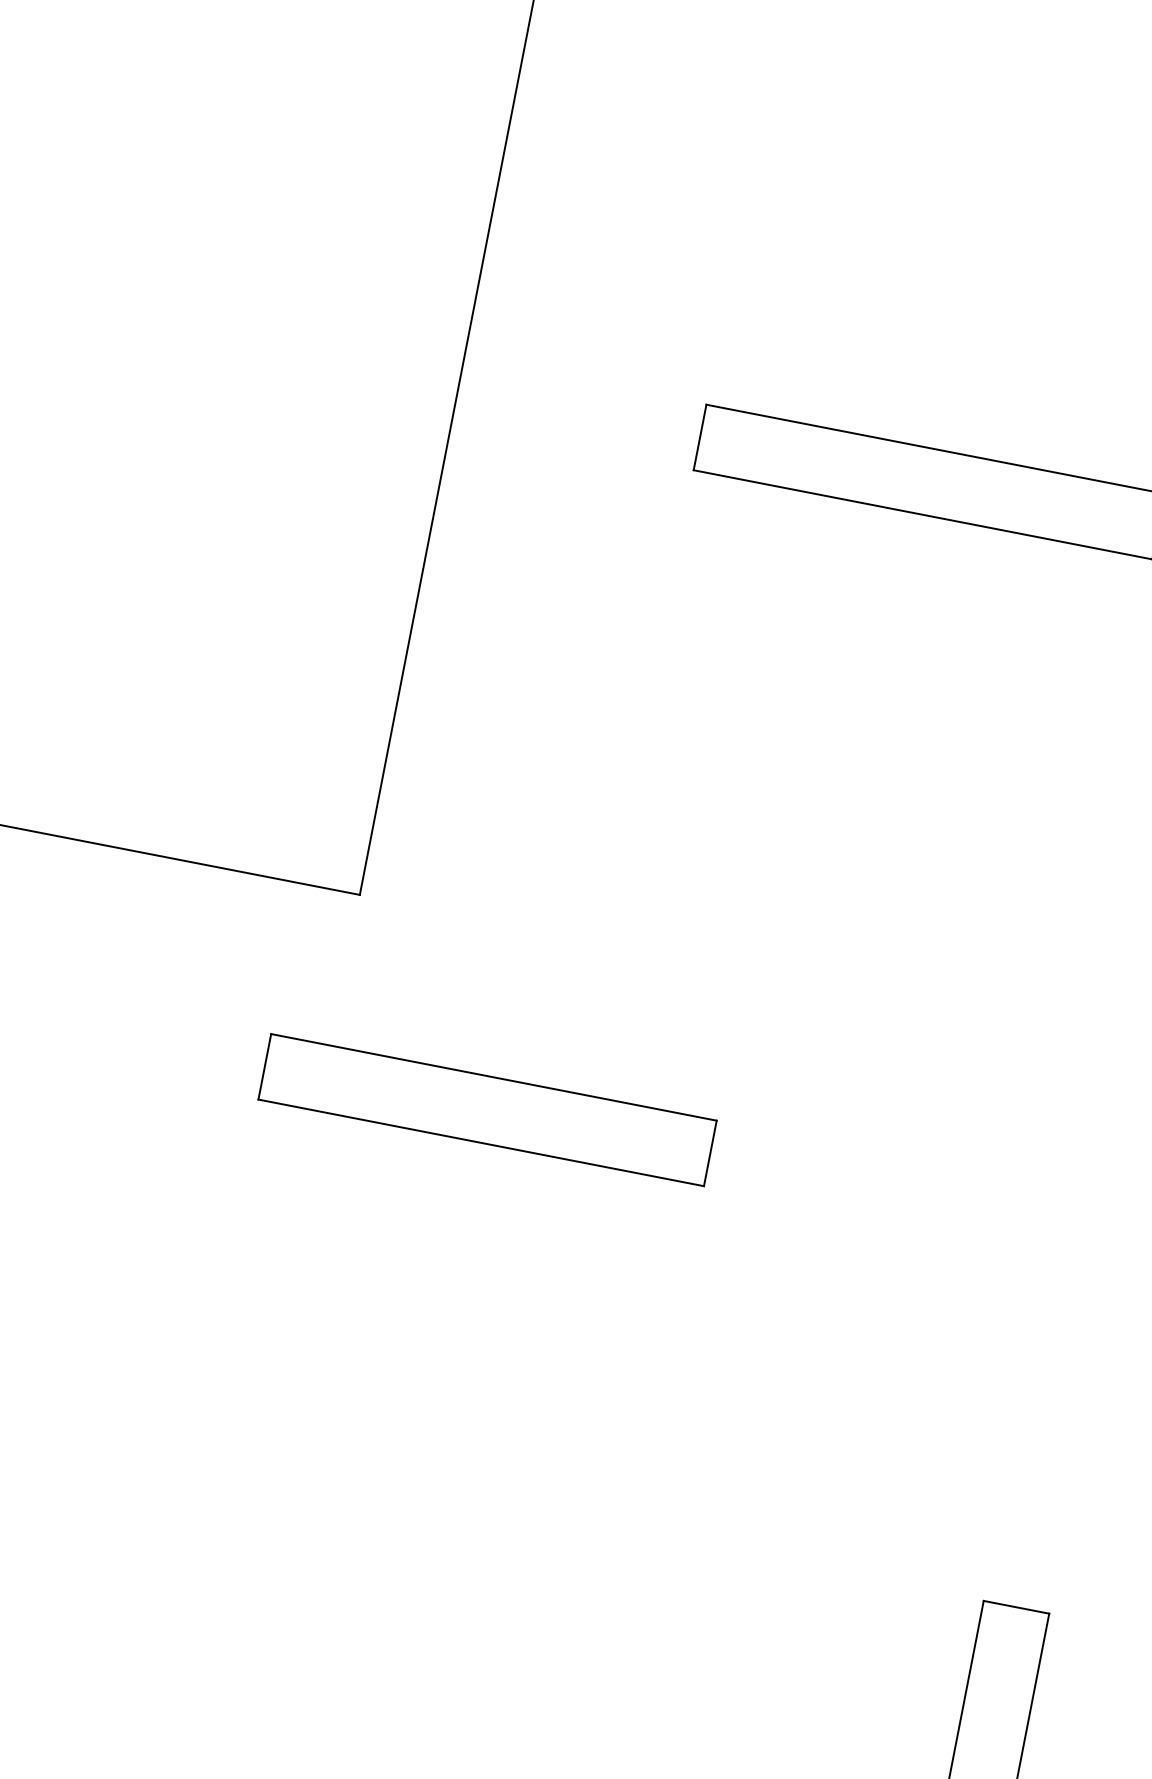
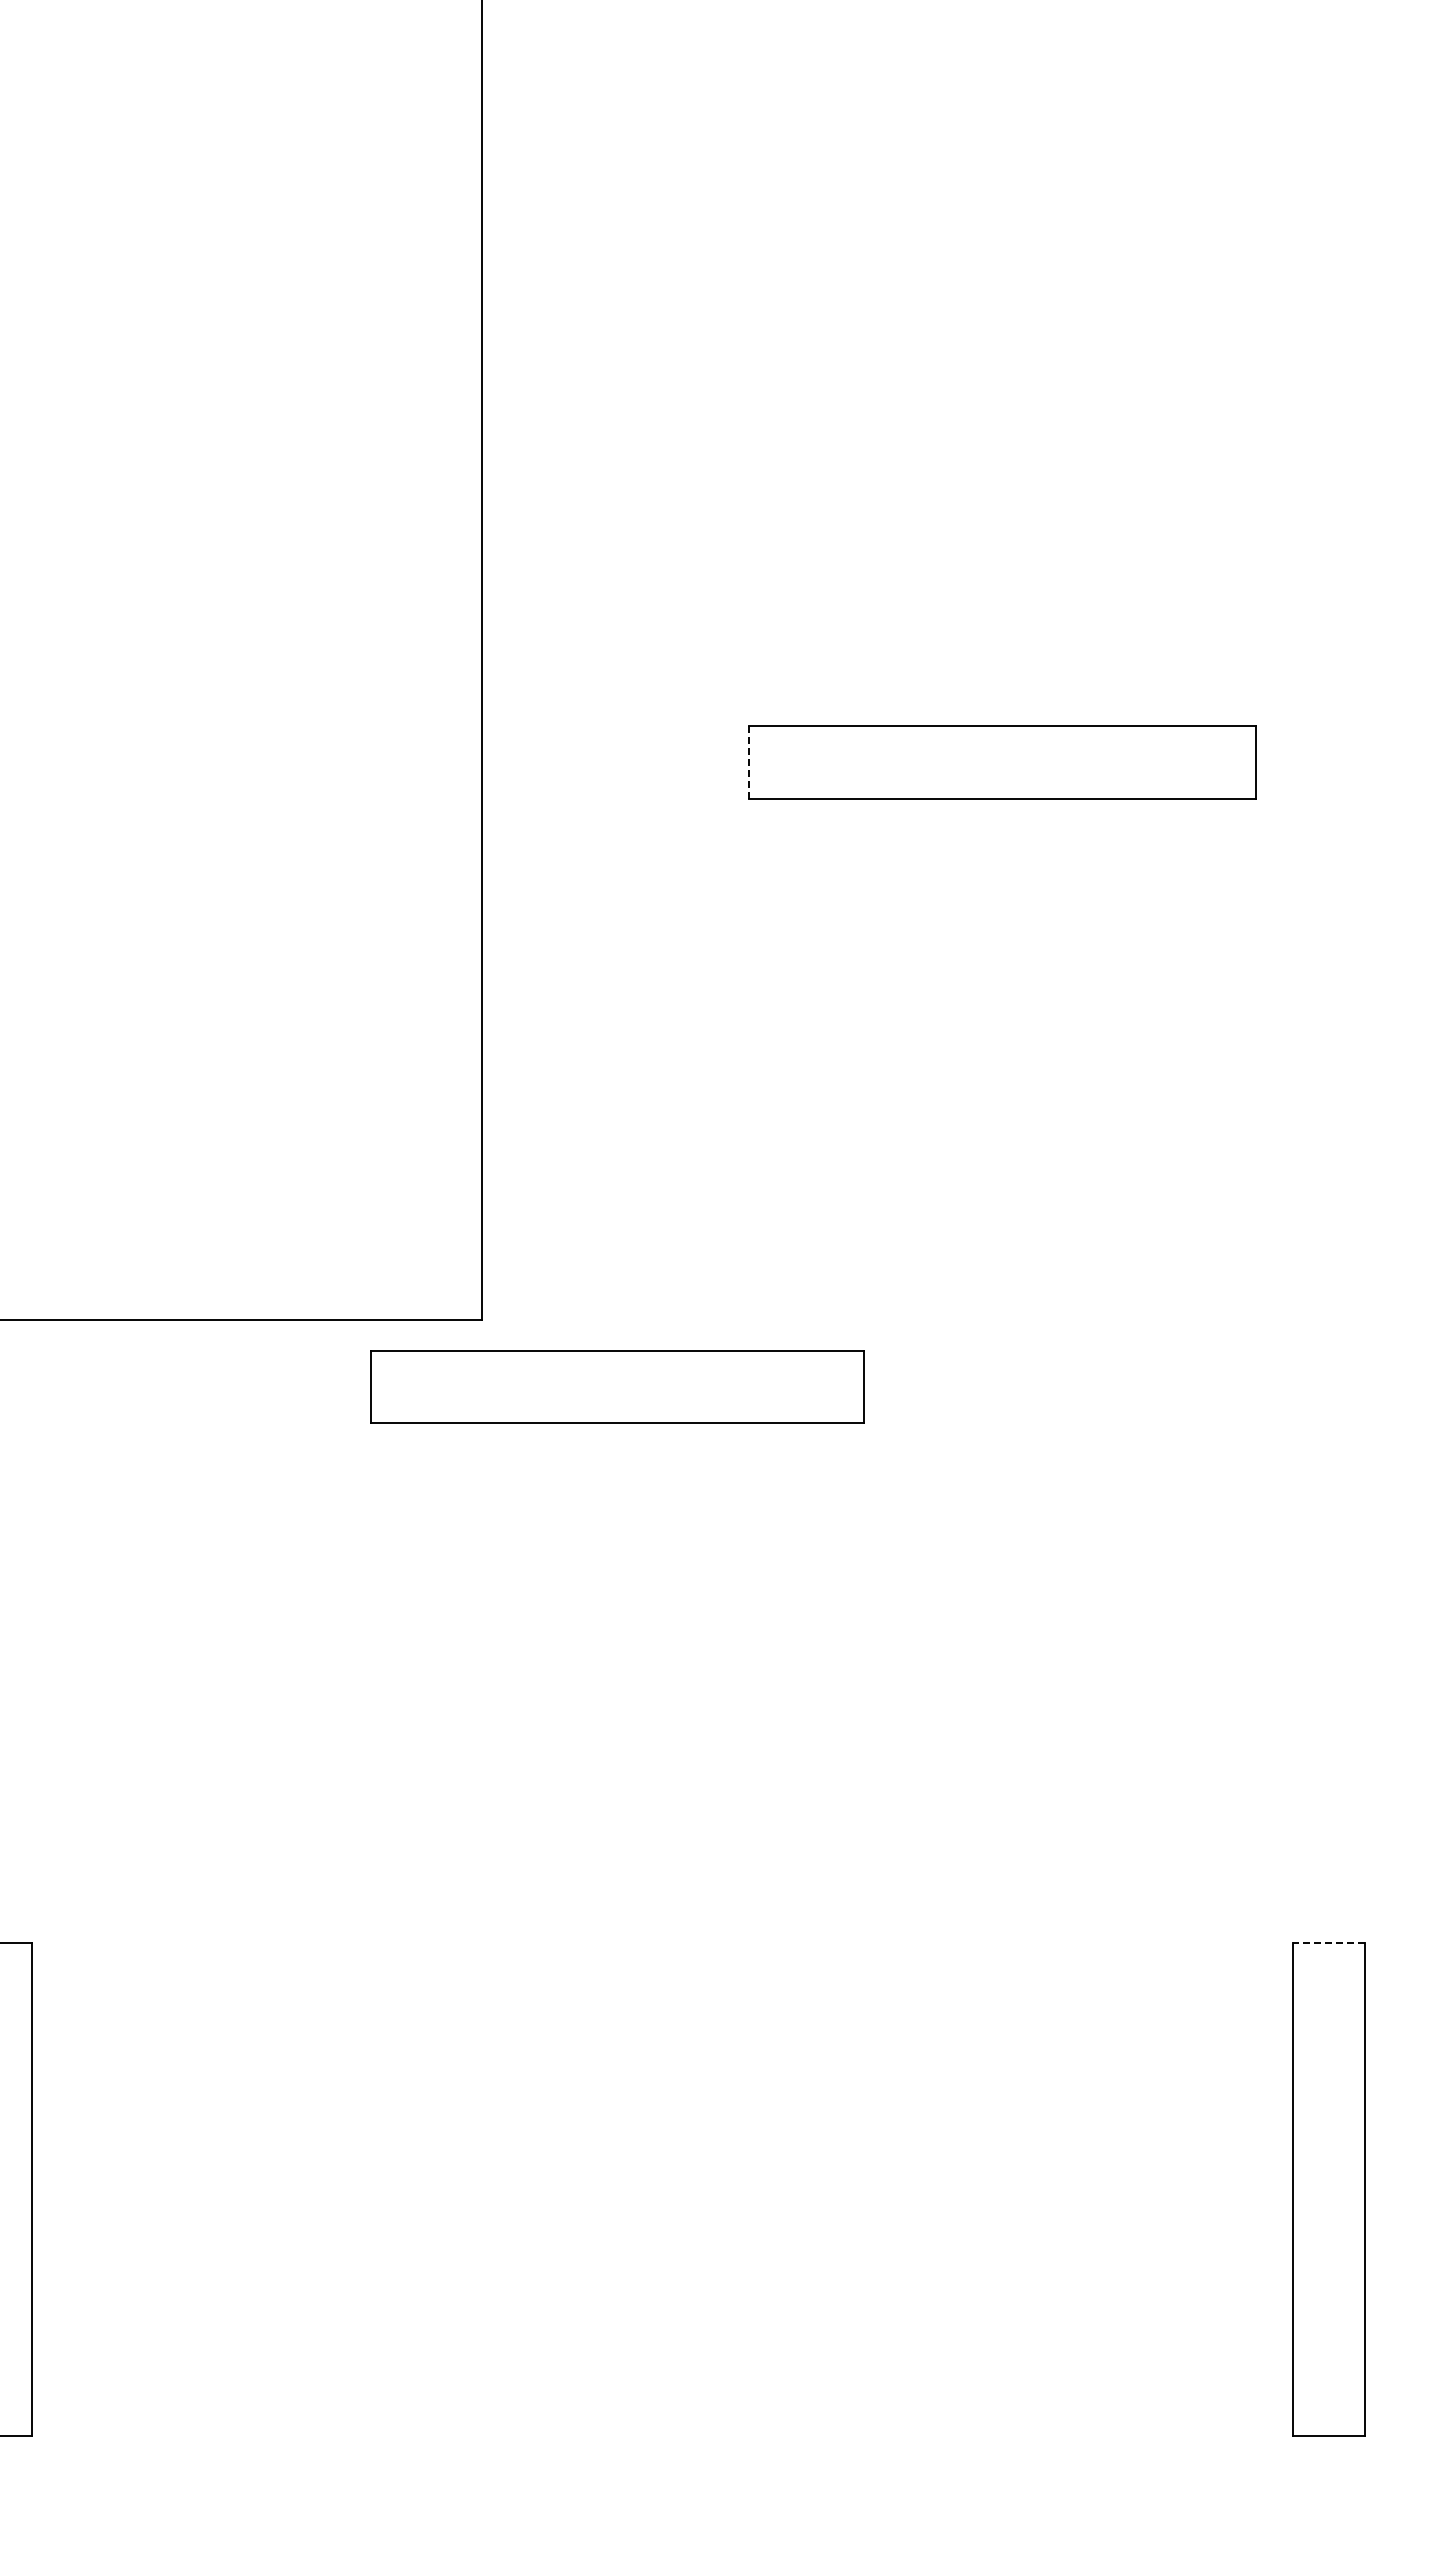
line: (700, 438) -> (749, 763), solid -> dashed
part: (487, 1109) -> (617, 1386), moved
line: (1016, 1607) -> (1328, 1943), solid -> dashed

